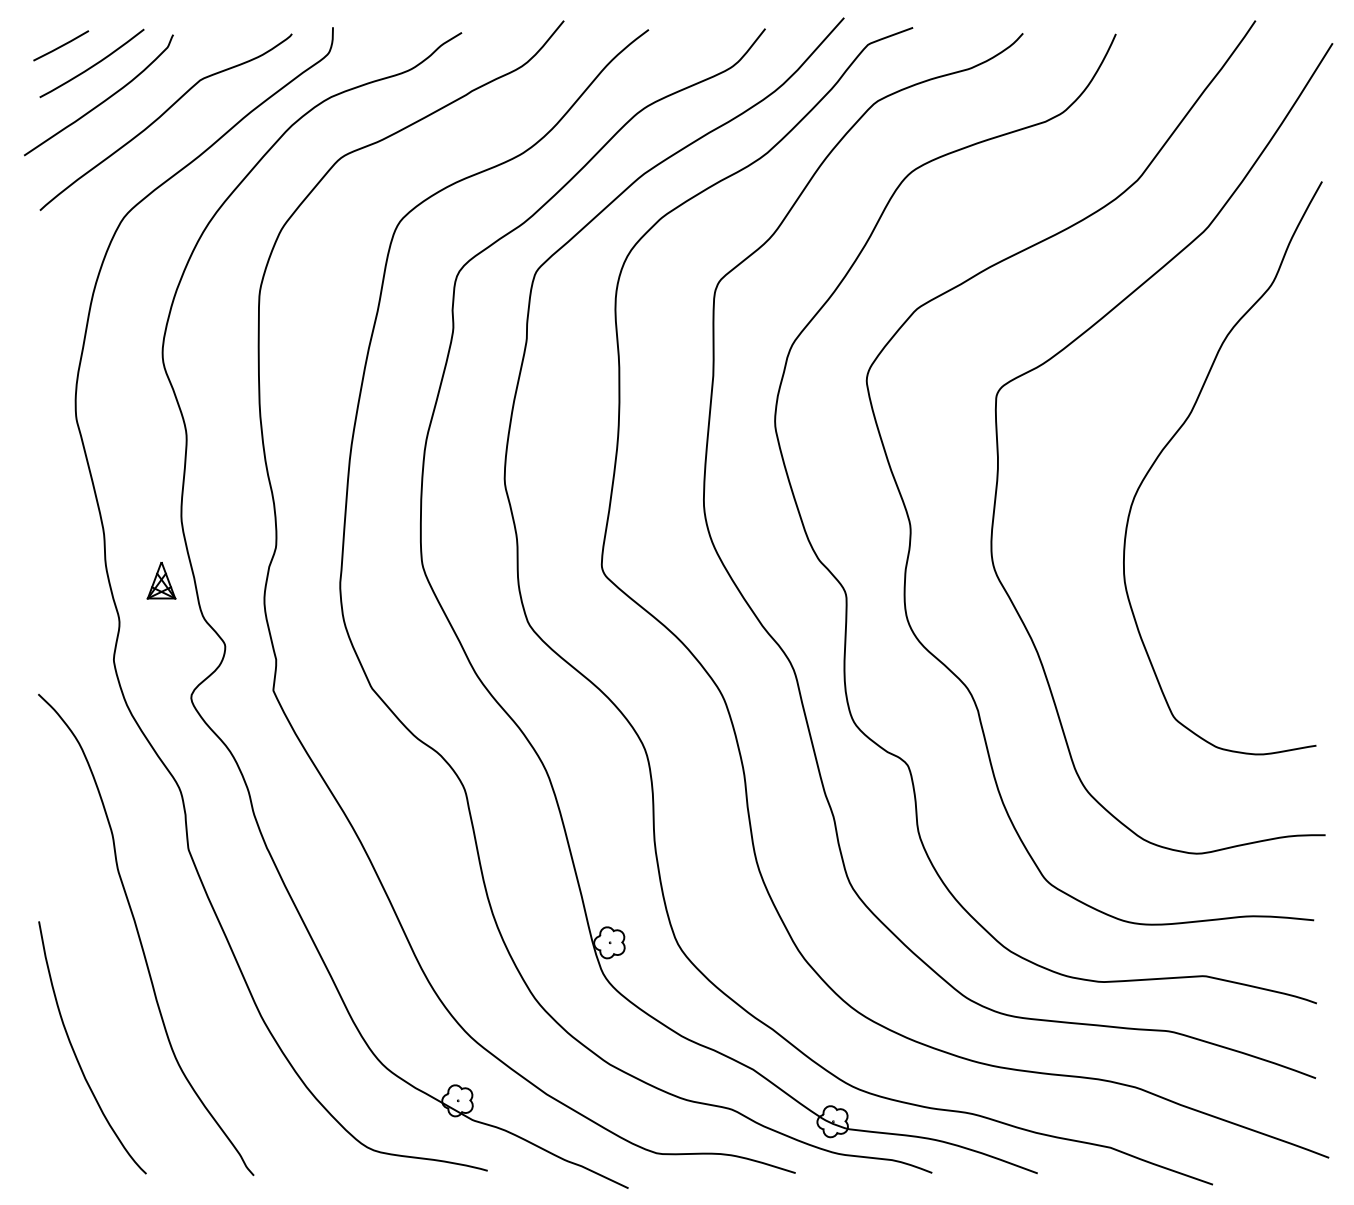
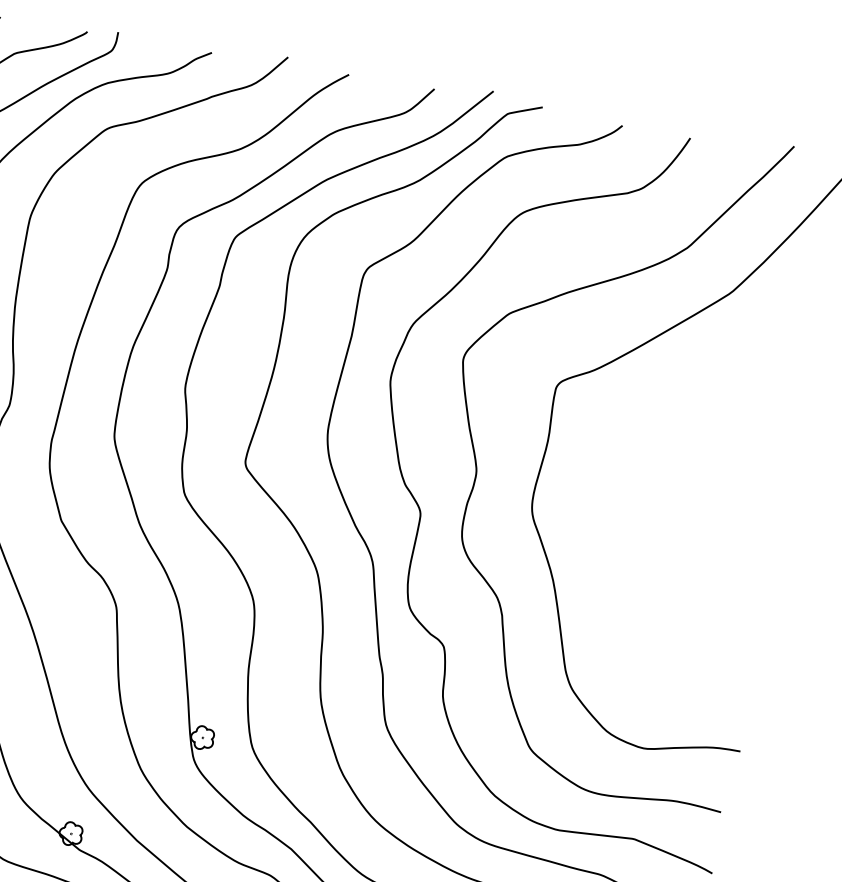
curve: (1176, 434) -> (683, 439), removed

